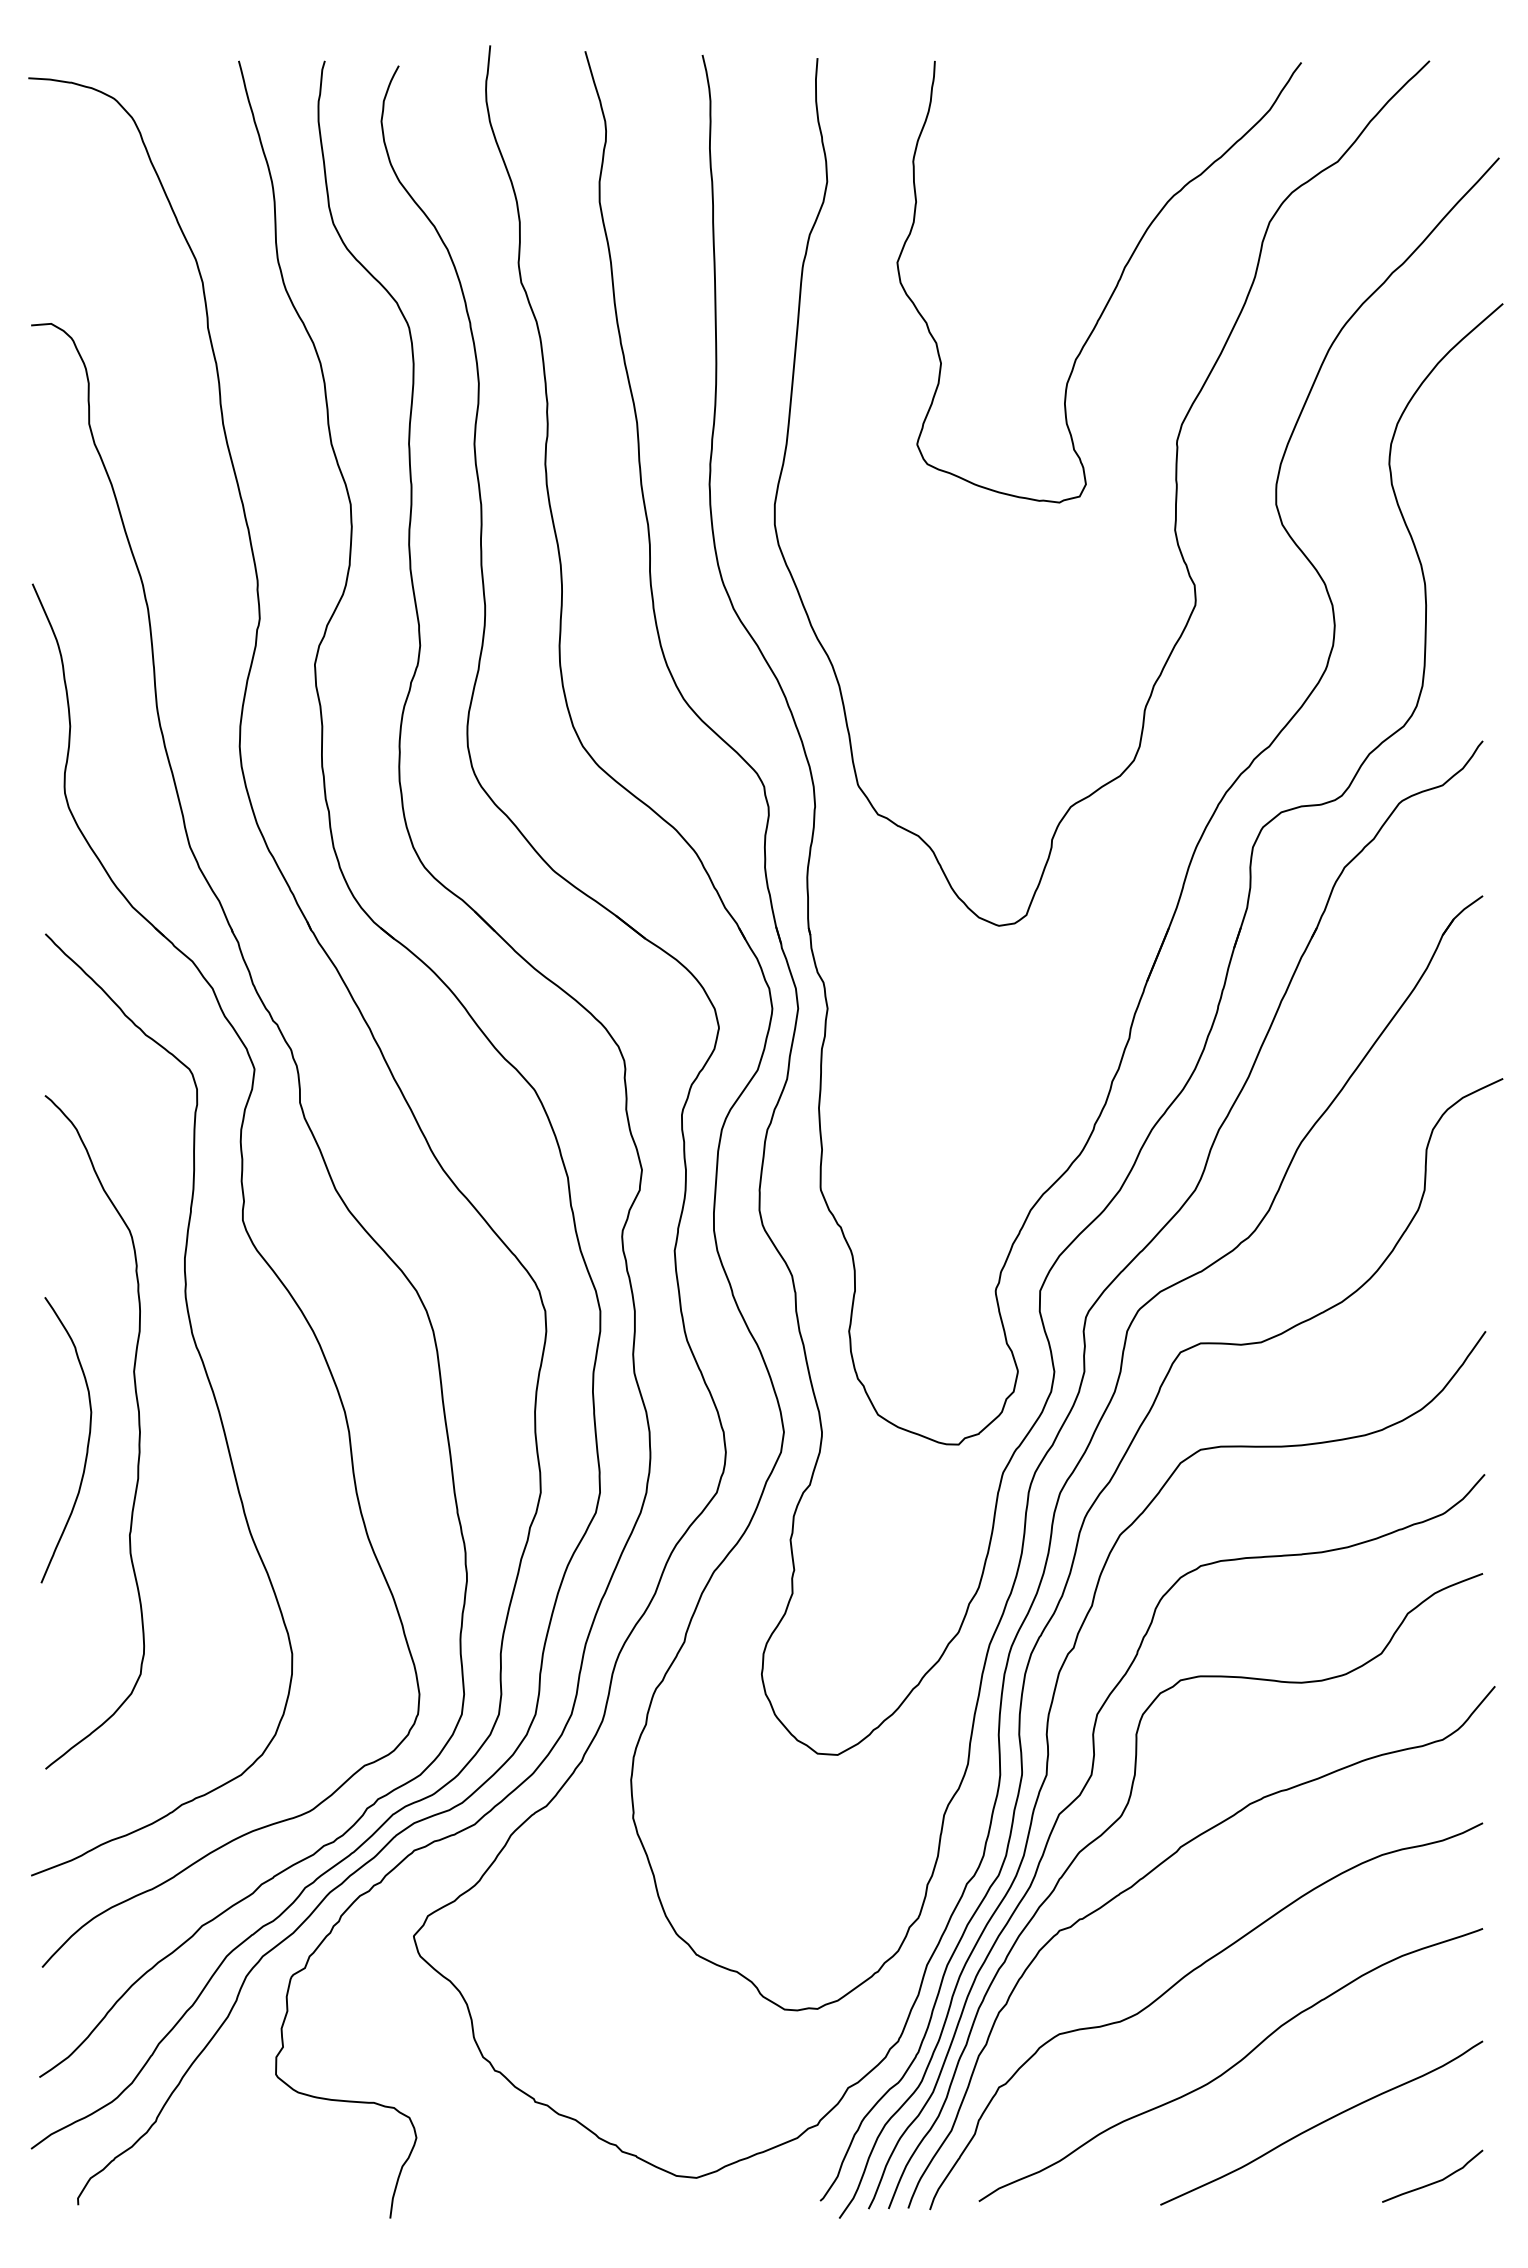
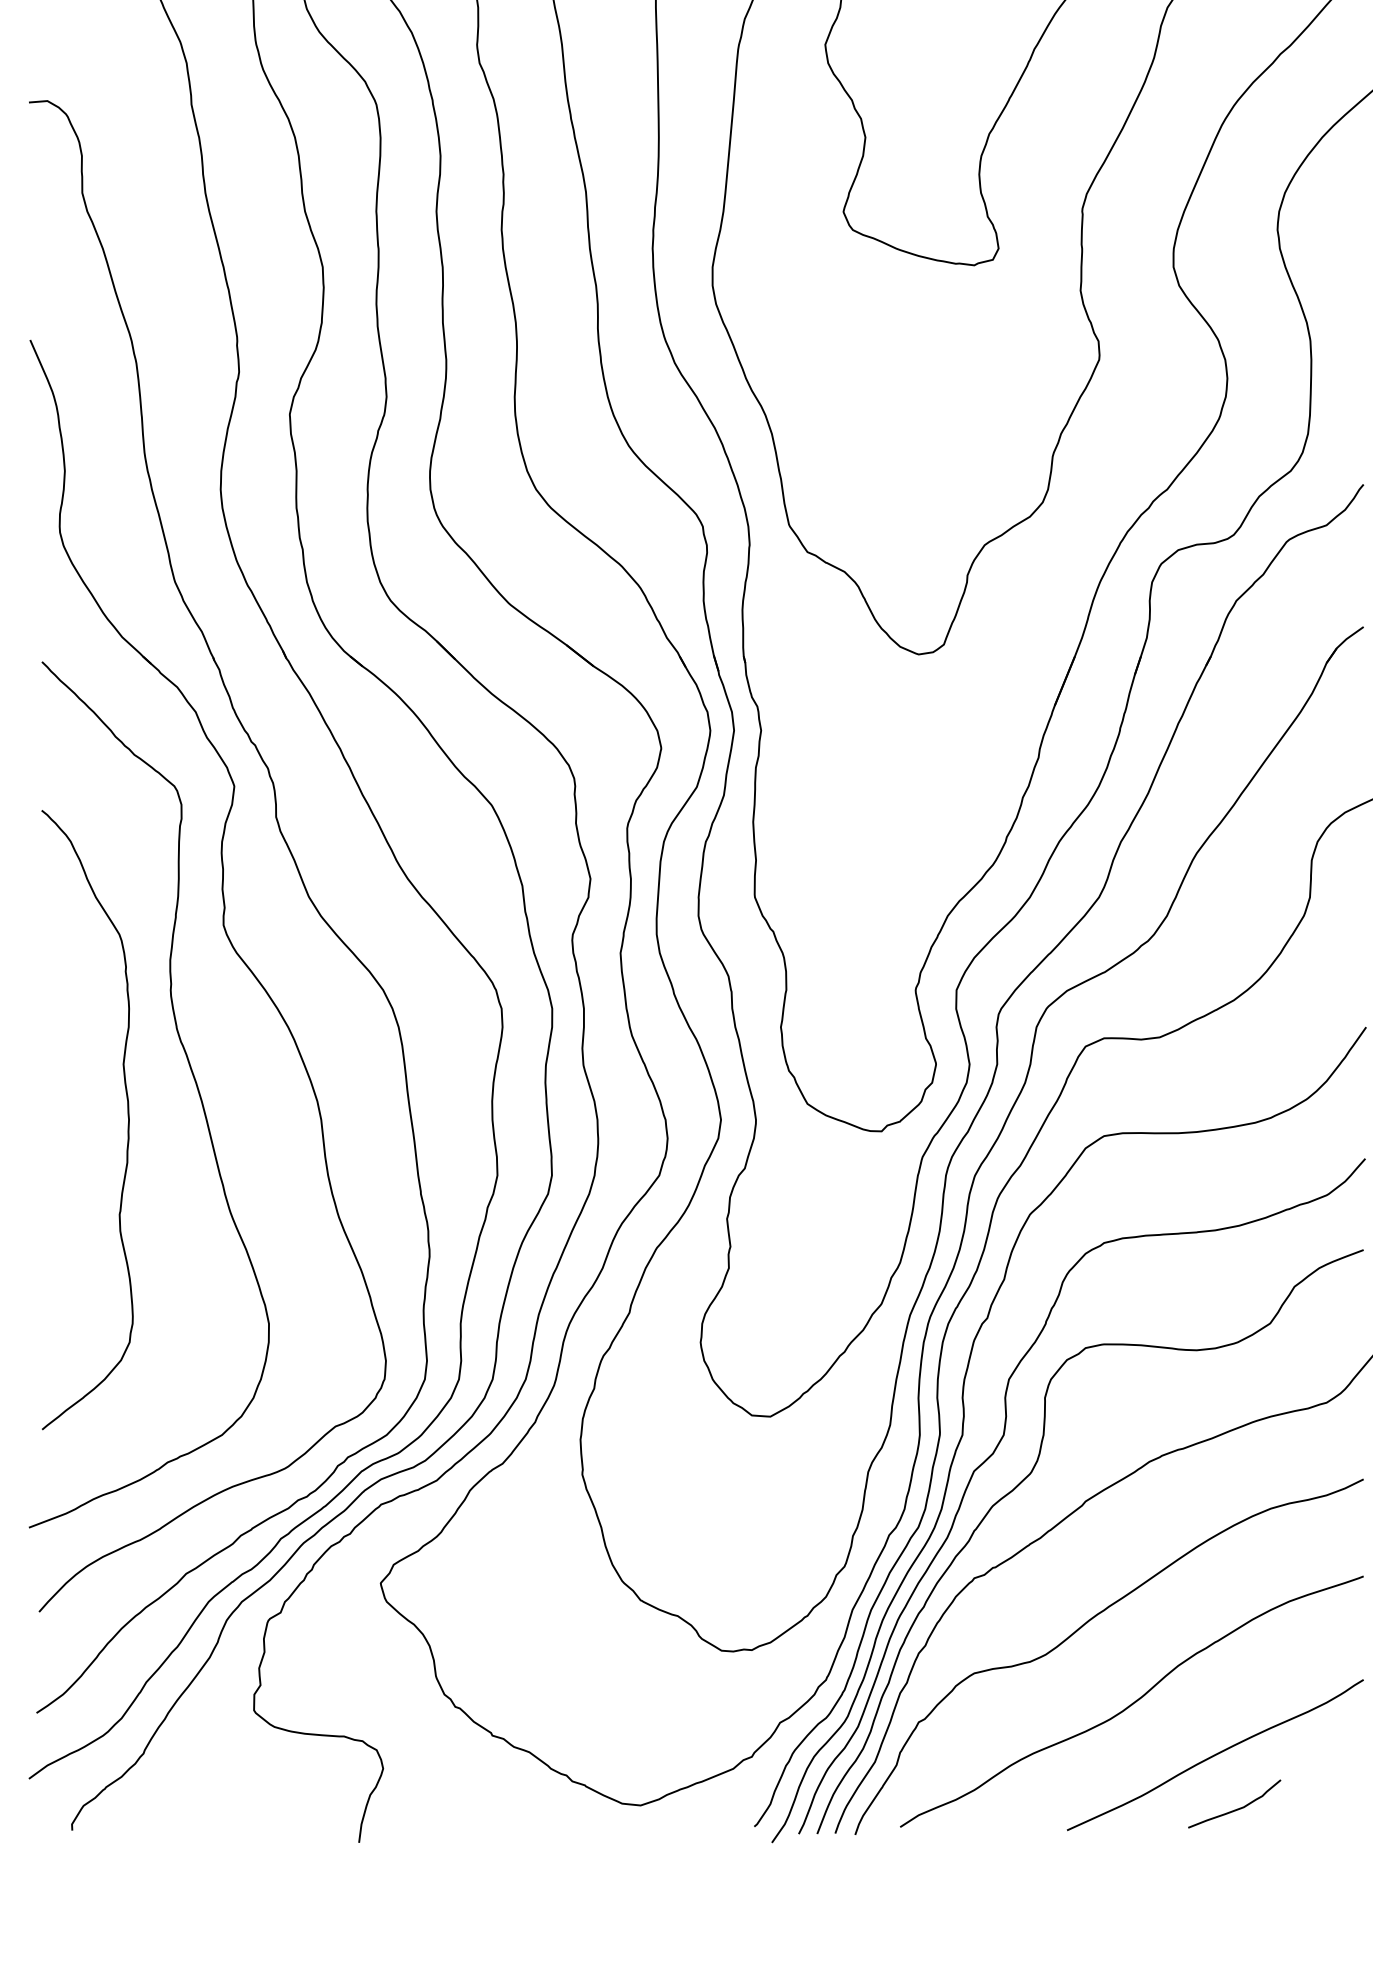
curve: (87, 1441) -> (80, 1128), removed
curve: (1434, 2181) -> (1236, 1808), moved

